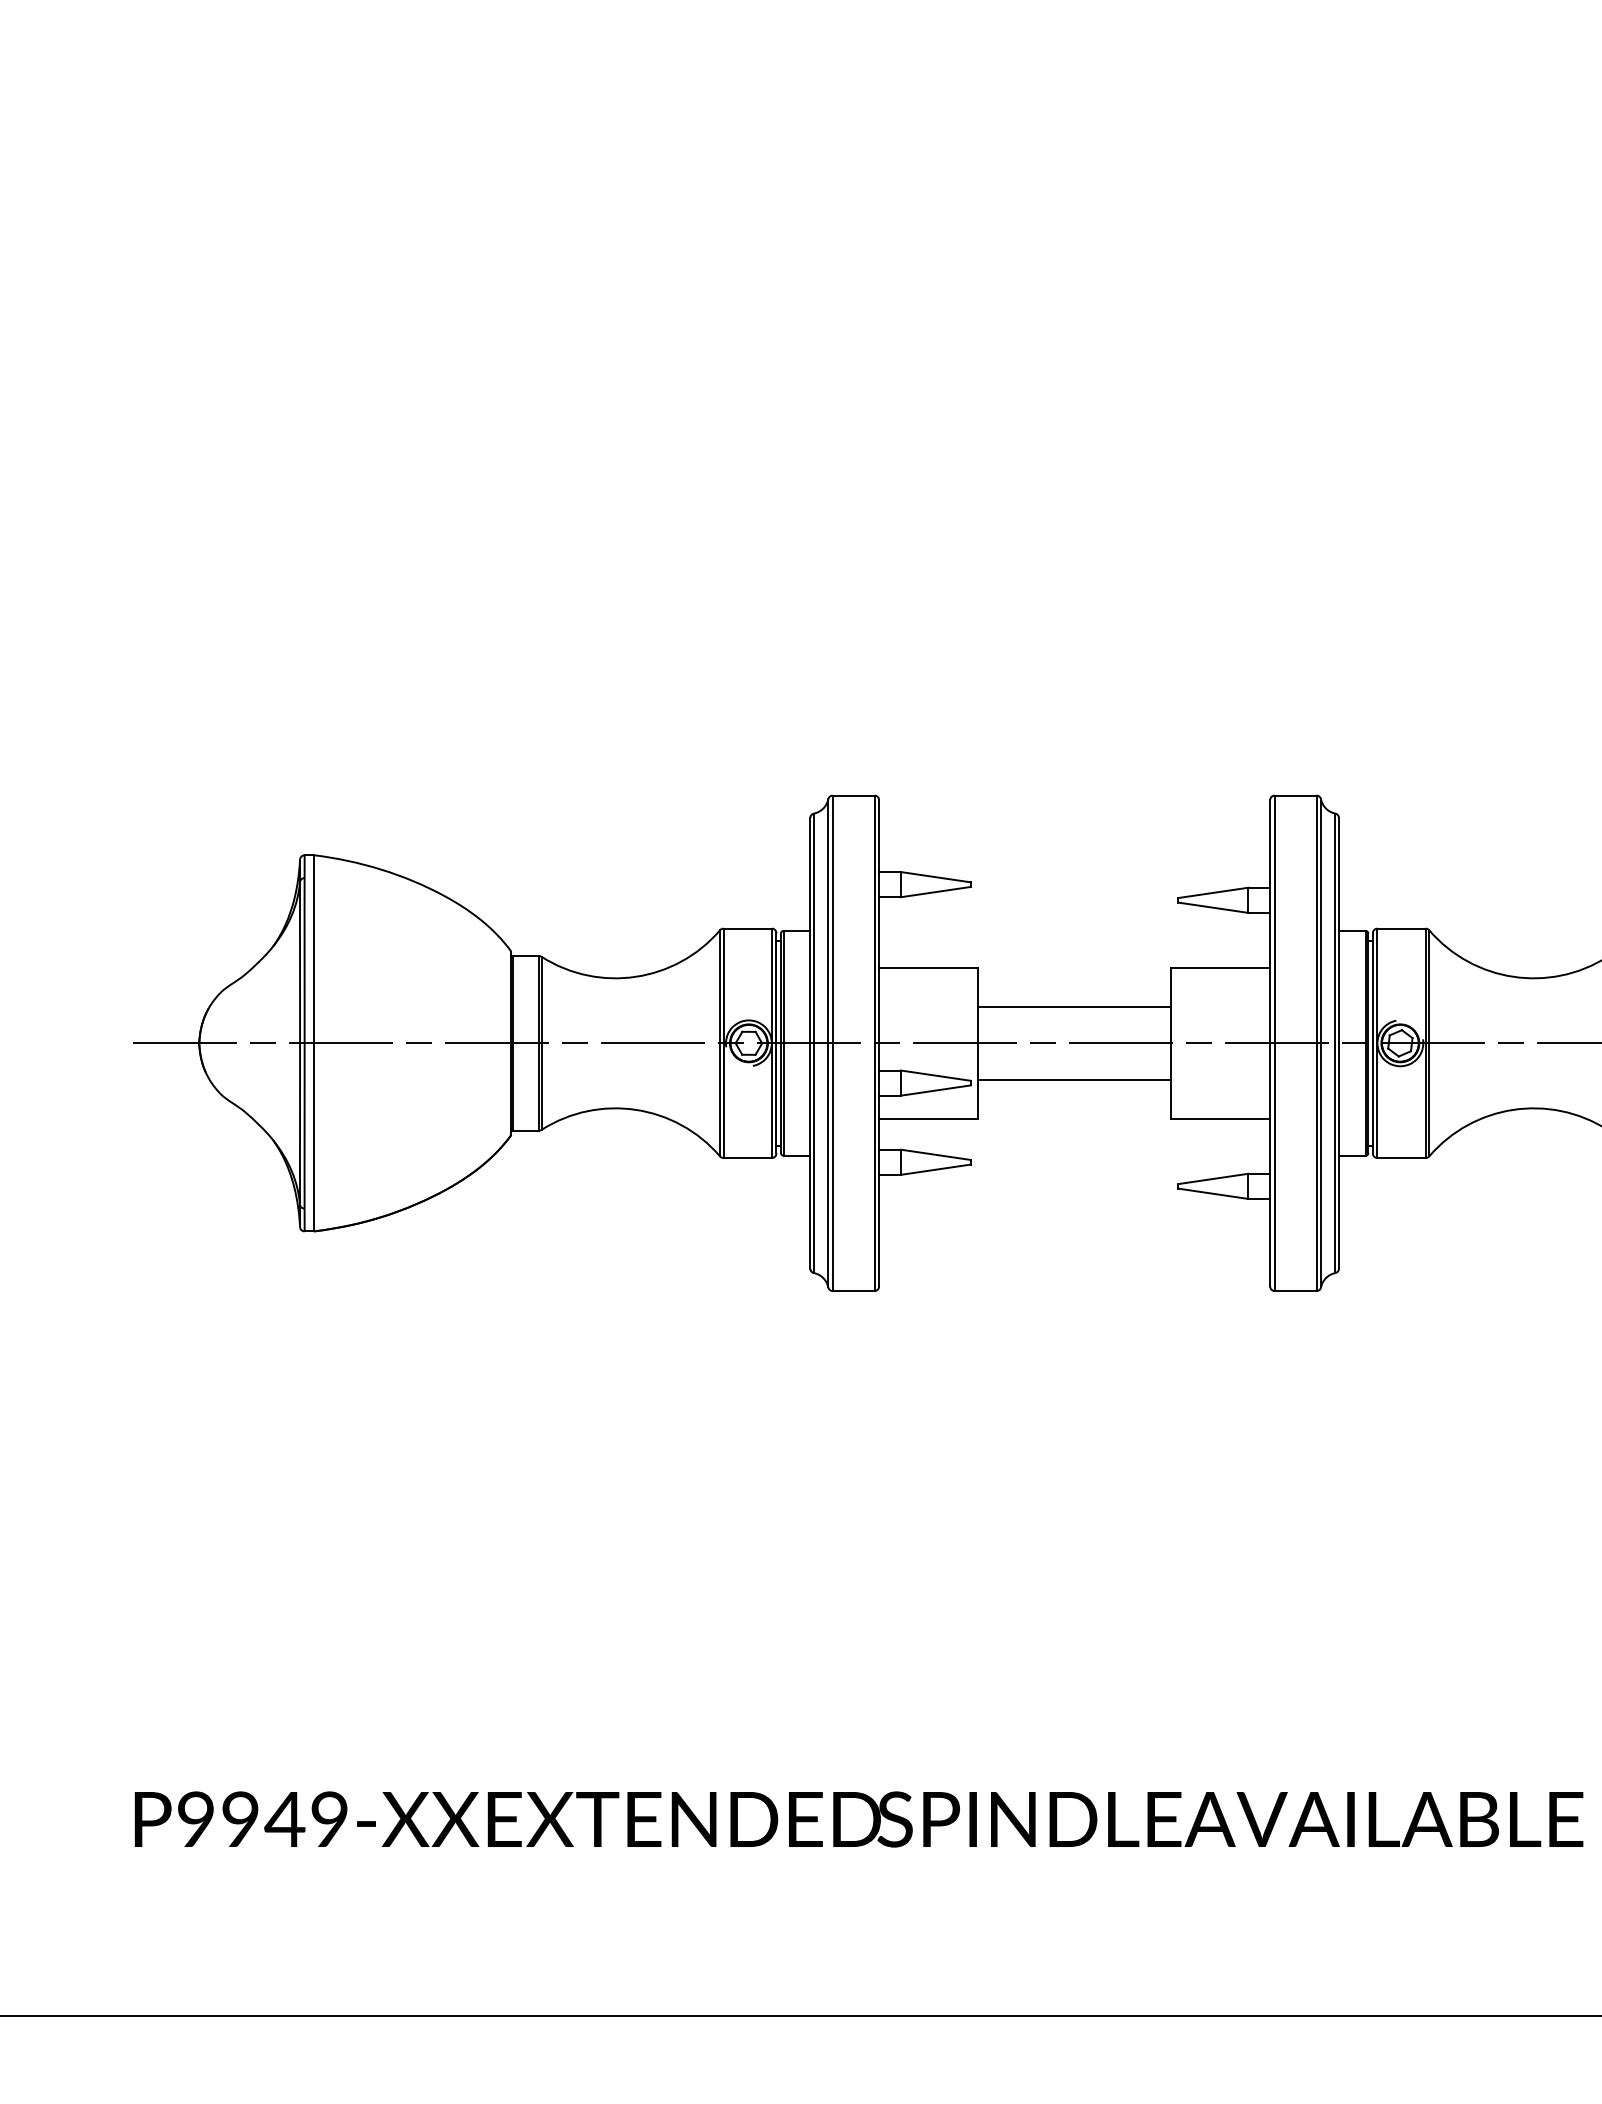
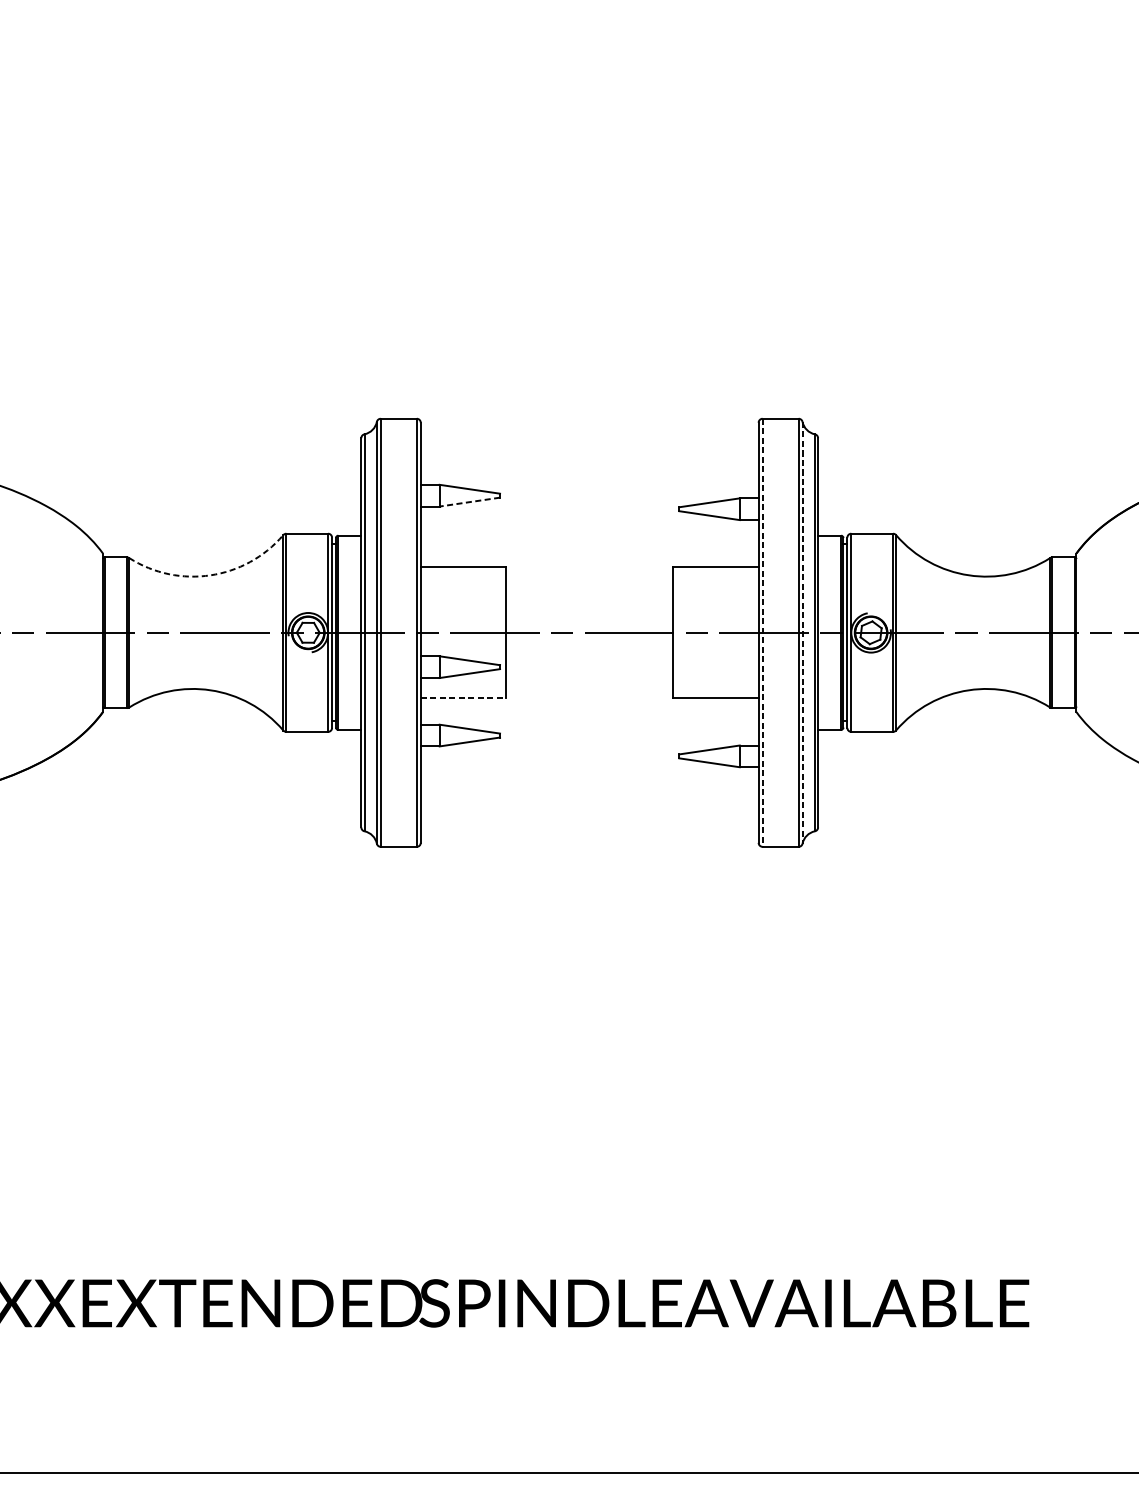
line: (935, 892) -> (469, 502), solid -> dashed
arc: (635, 976) -> (210, 575), solid -> dashed
line: (1074, 1006) -> (589, 600), removed
line: (1274, 1043) -> (762, 632), solid -> dashed
line: (1321, 1043) -> (802, 632), solid -> dashed
line: (1074, 1080) -> (589, 664), removed
line: (928, 1119) -> (463, 698), solid -> dashed

